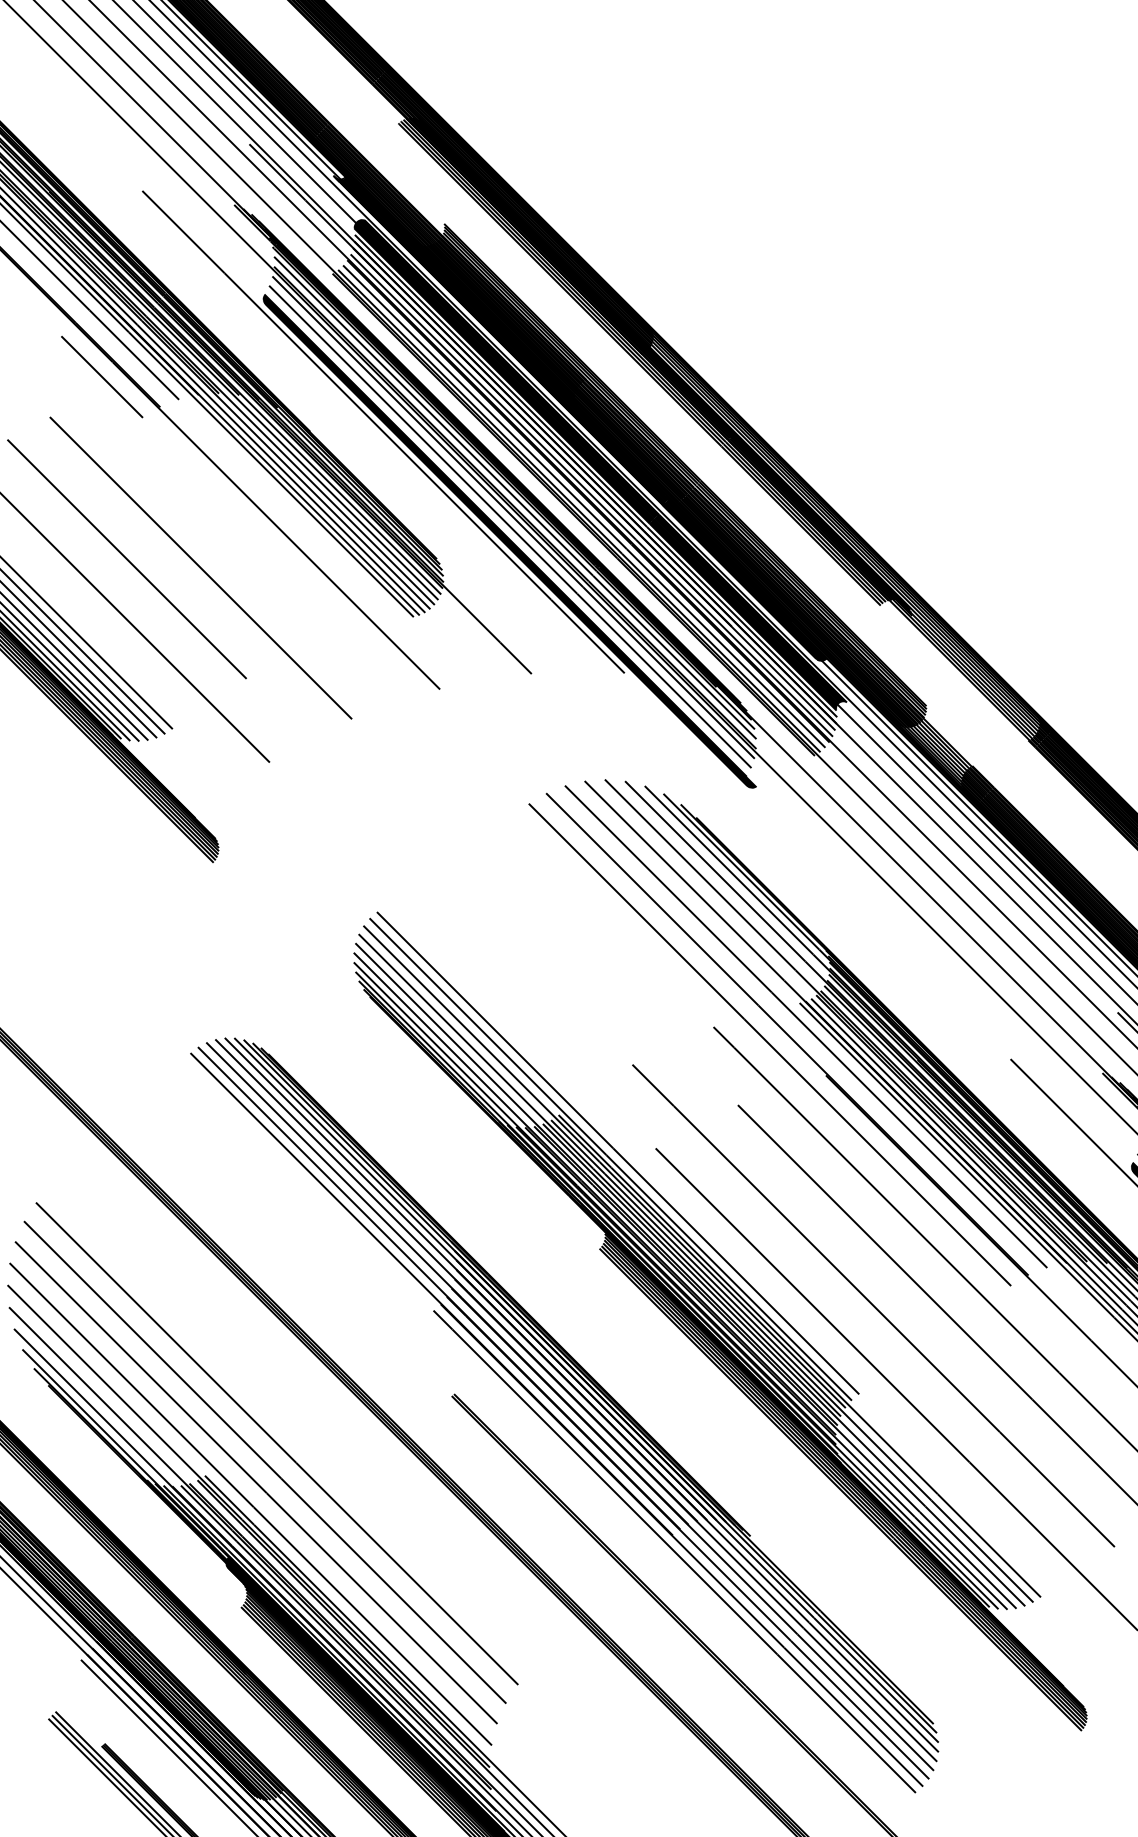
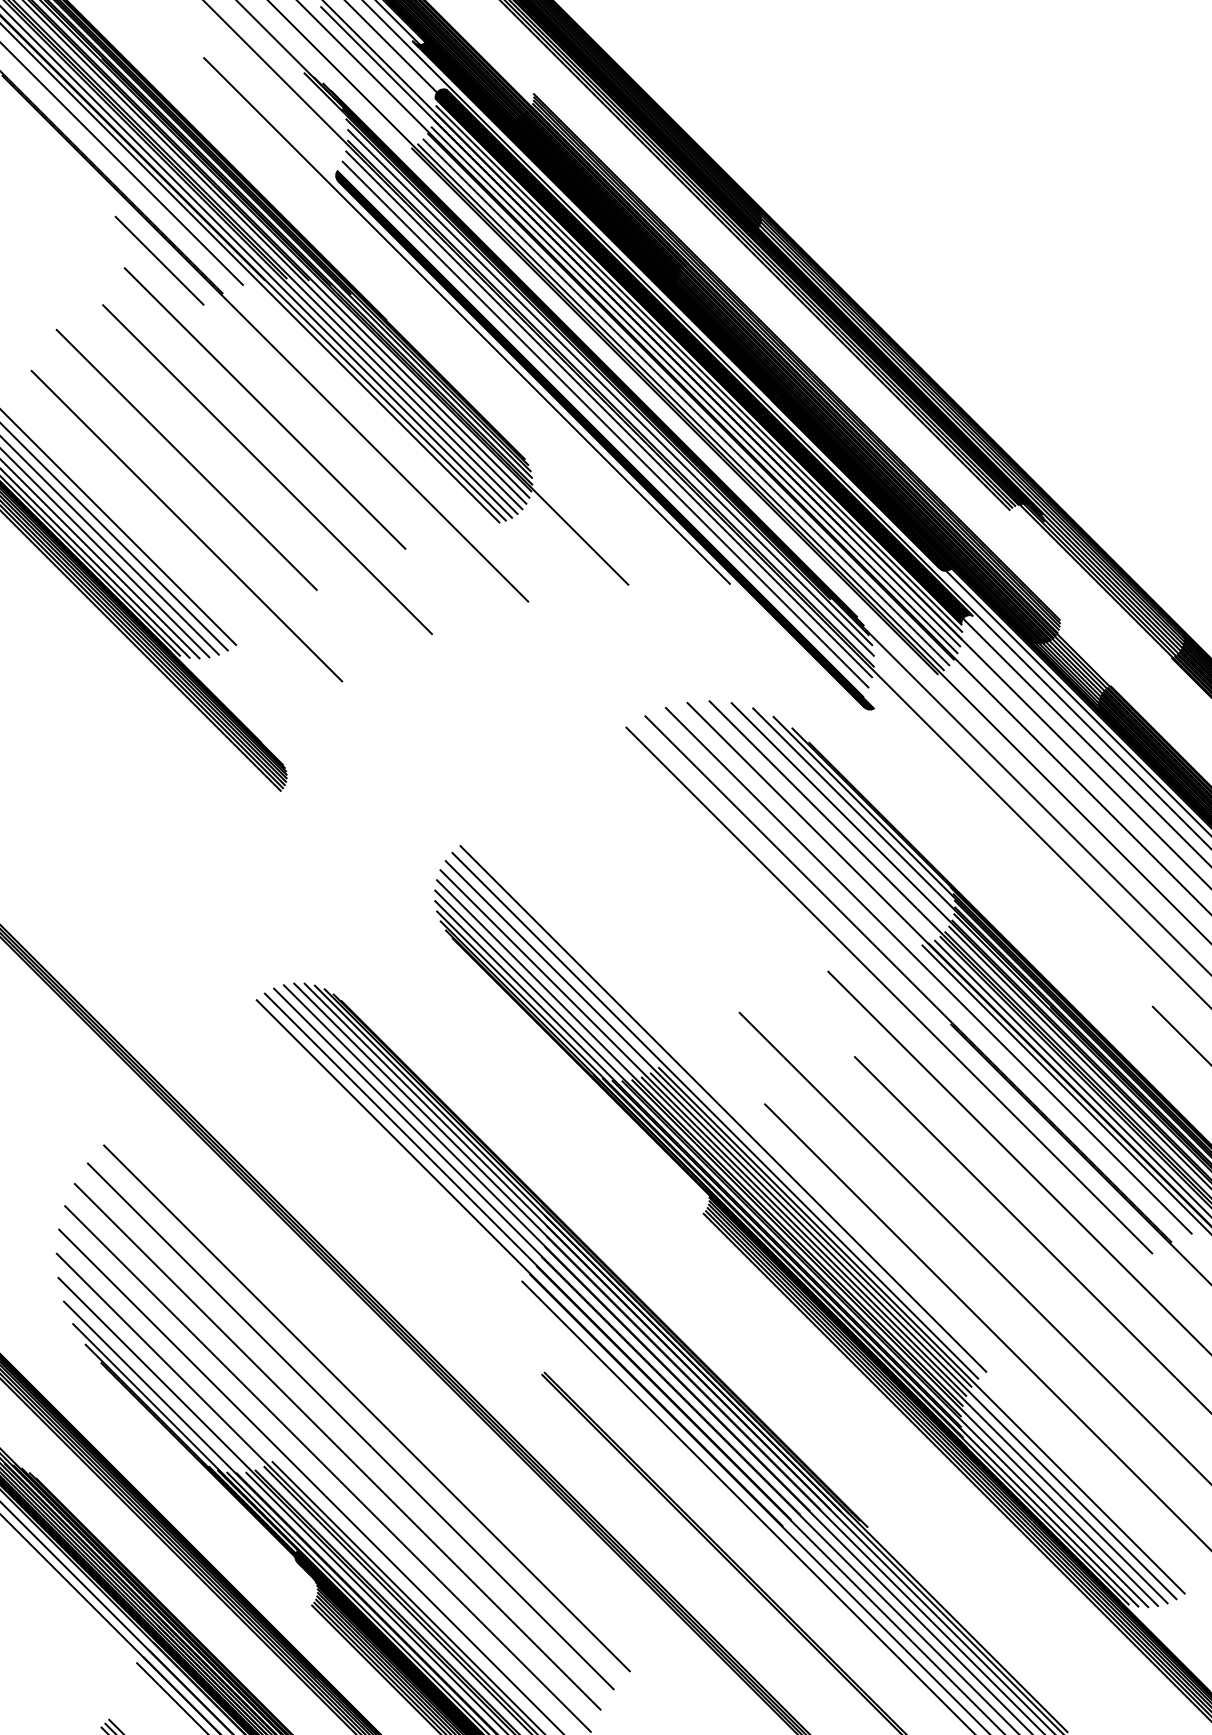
line: (198, 511) -> (264, 407), added
line: (291, 1426) -> (366, 1407), added

